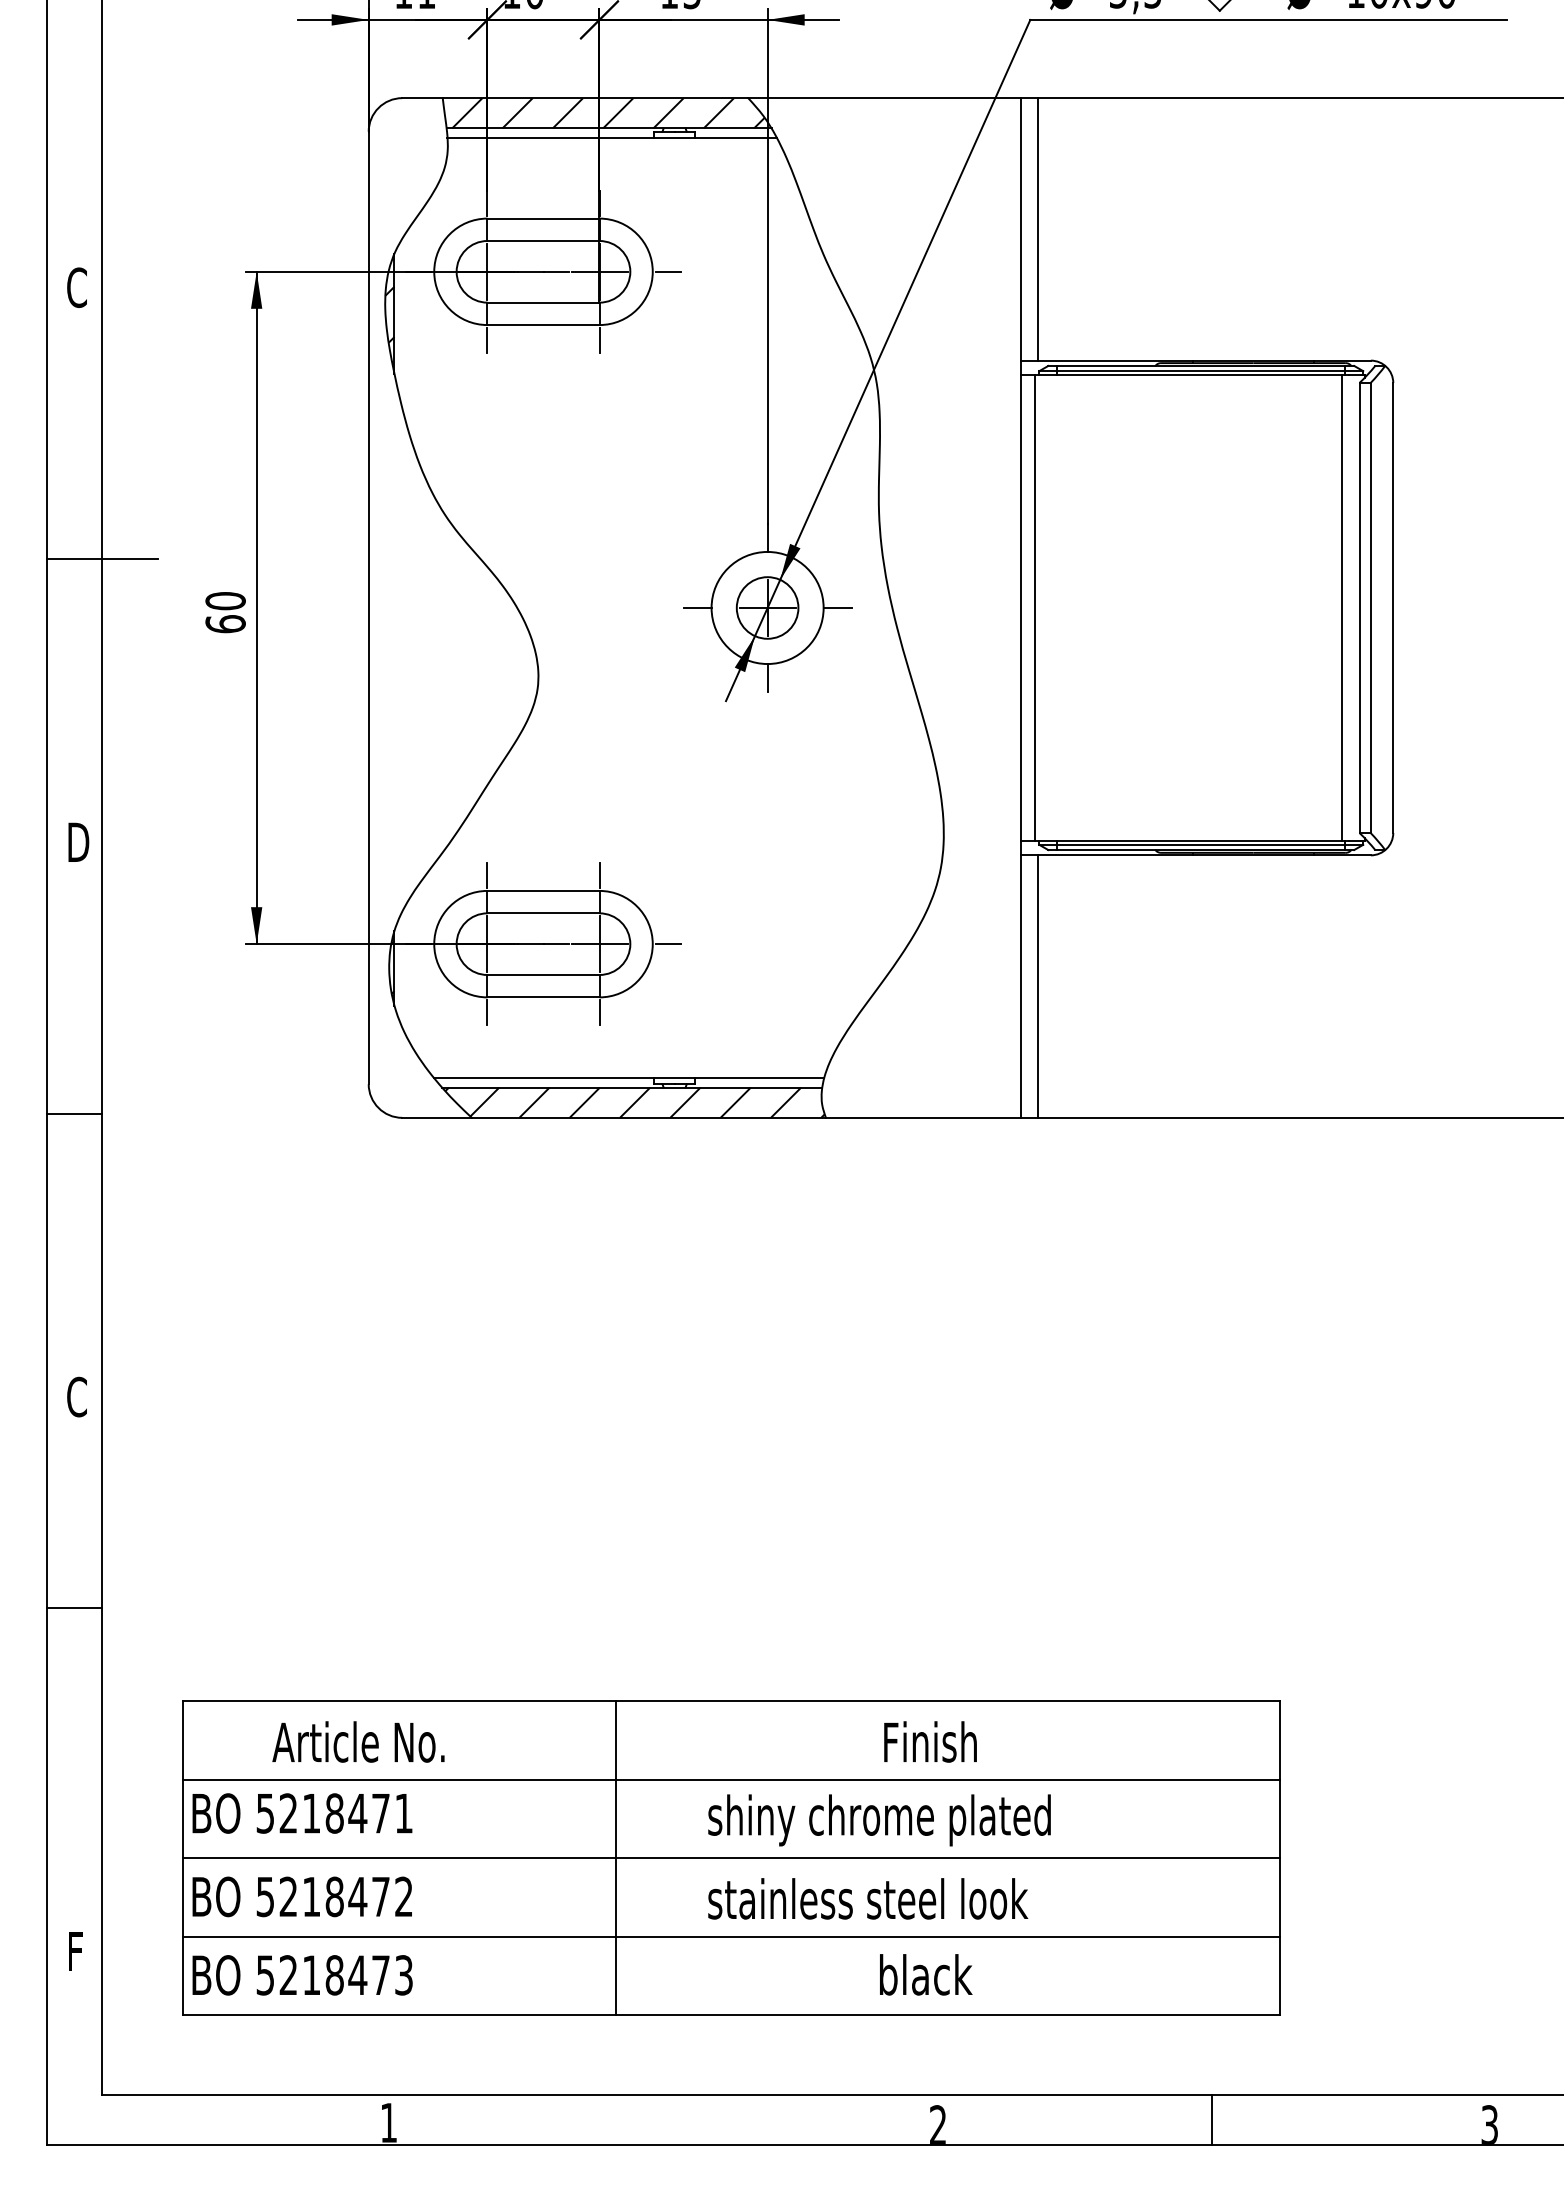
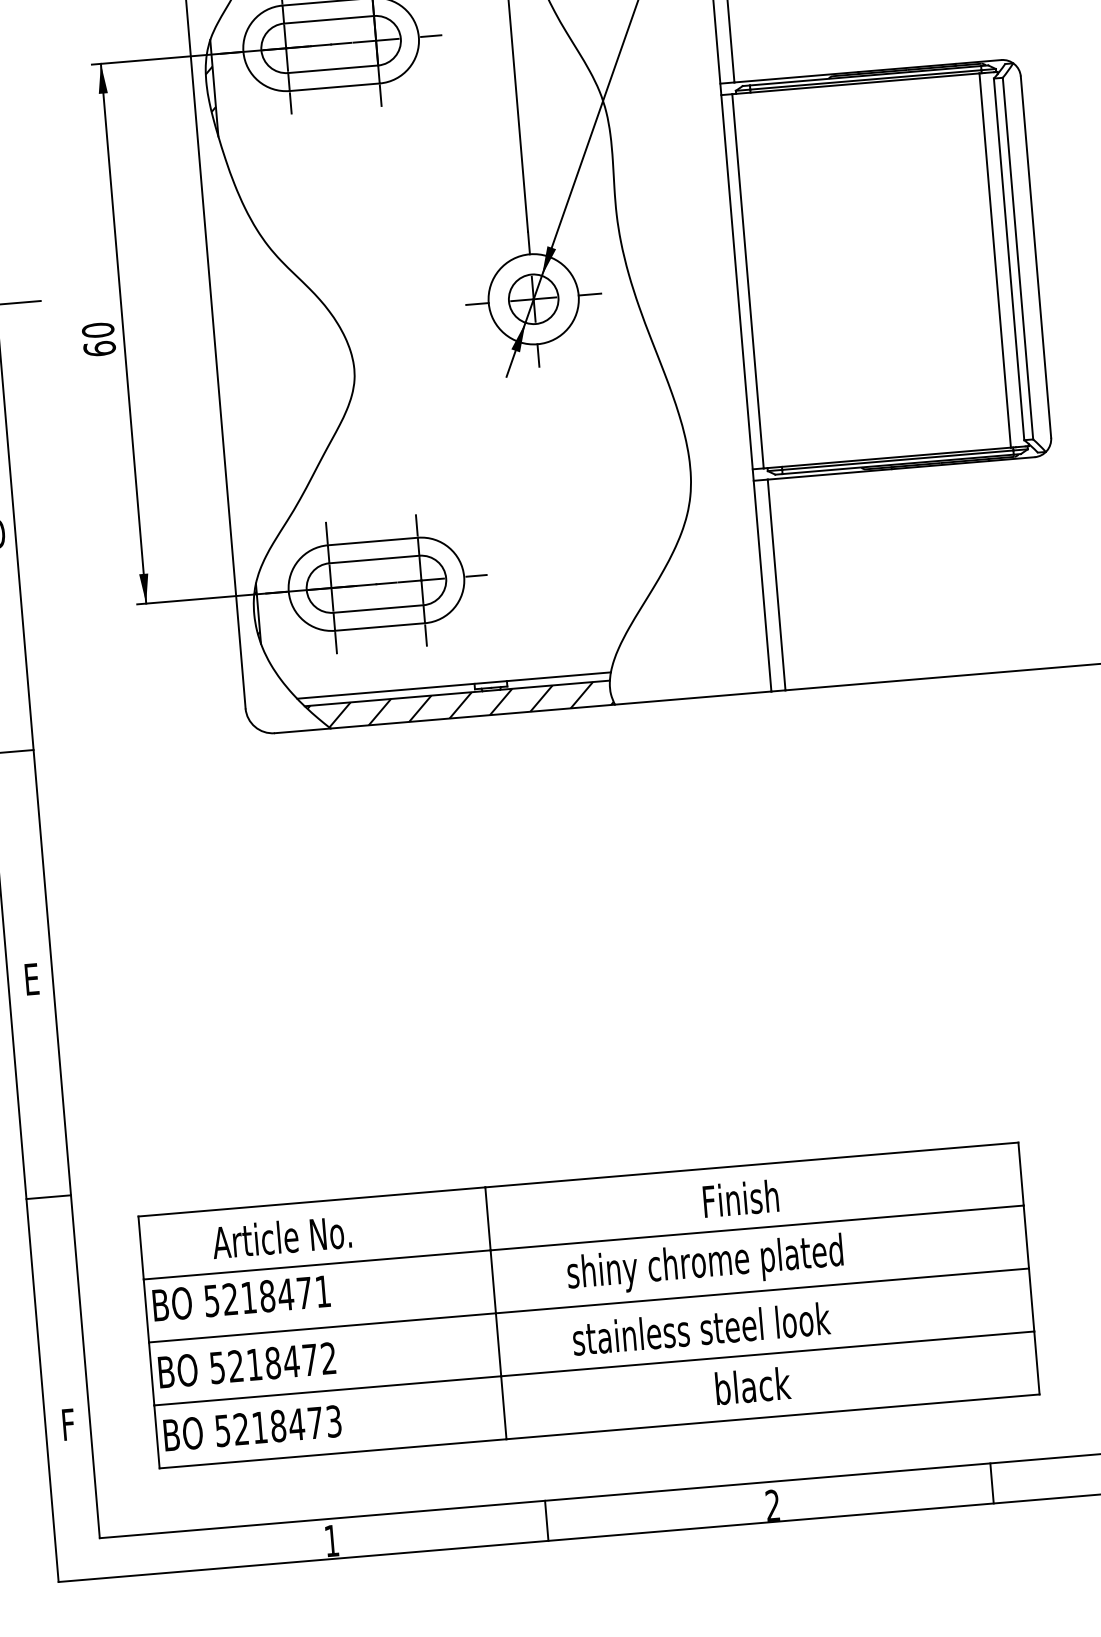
text: (76, 1396) -> (32, 978), C -> E
line: (74, 1608) -> (48, 1197), moved
line: (656, 2120) -> (546, 1520), added

